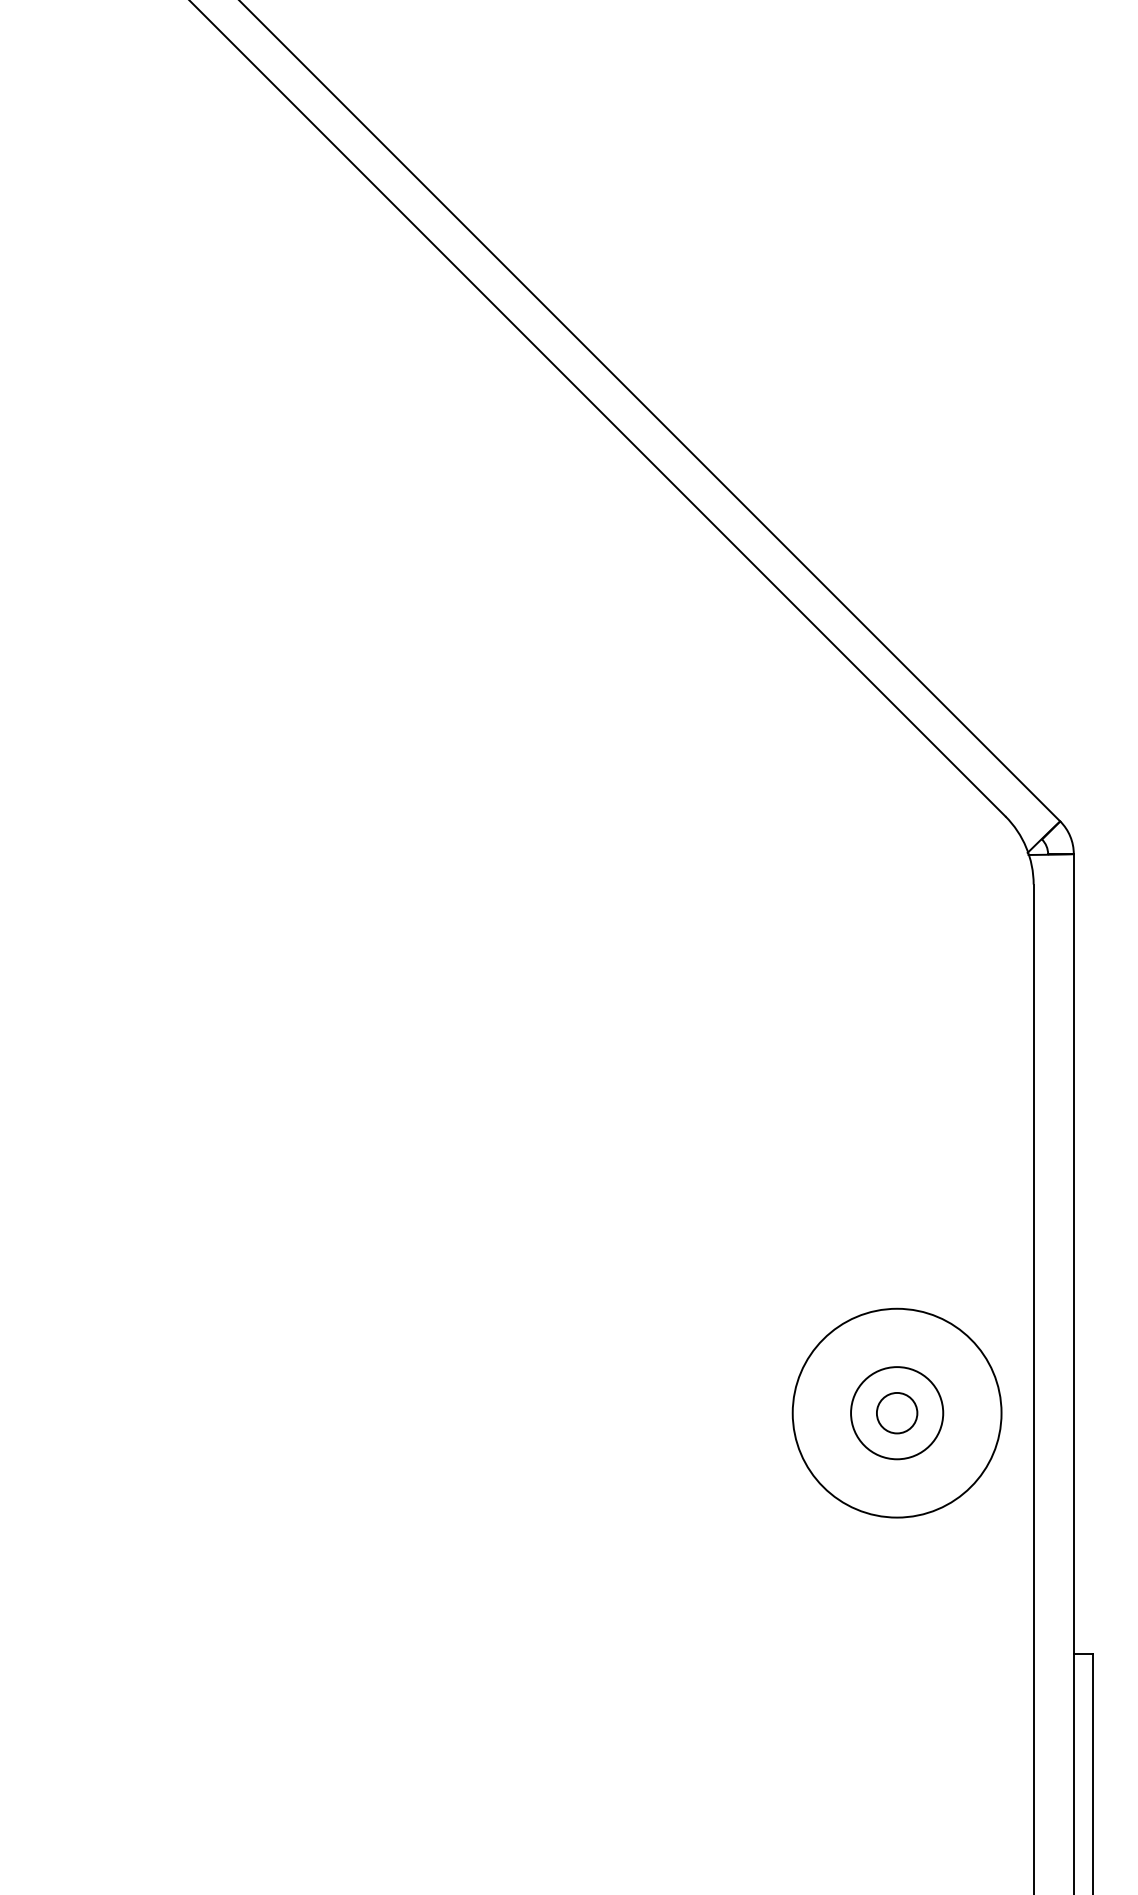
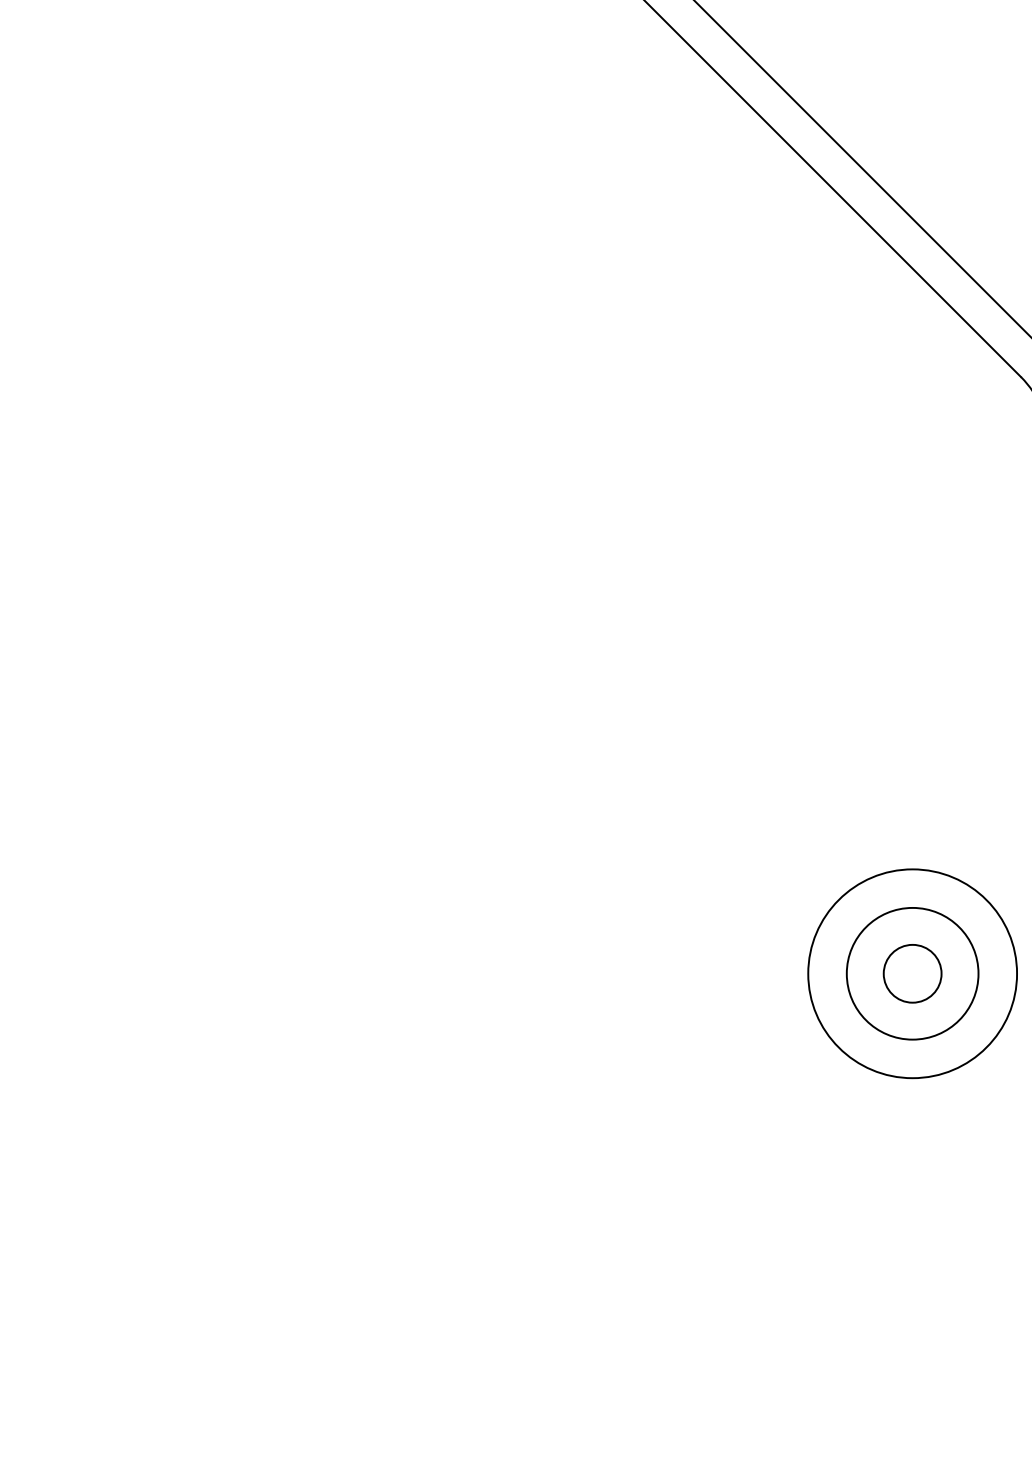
circle: (896, 1413) -> (912, 974), size x1.43
circle: (897, 1413) -> (913, 974), size x1.43

